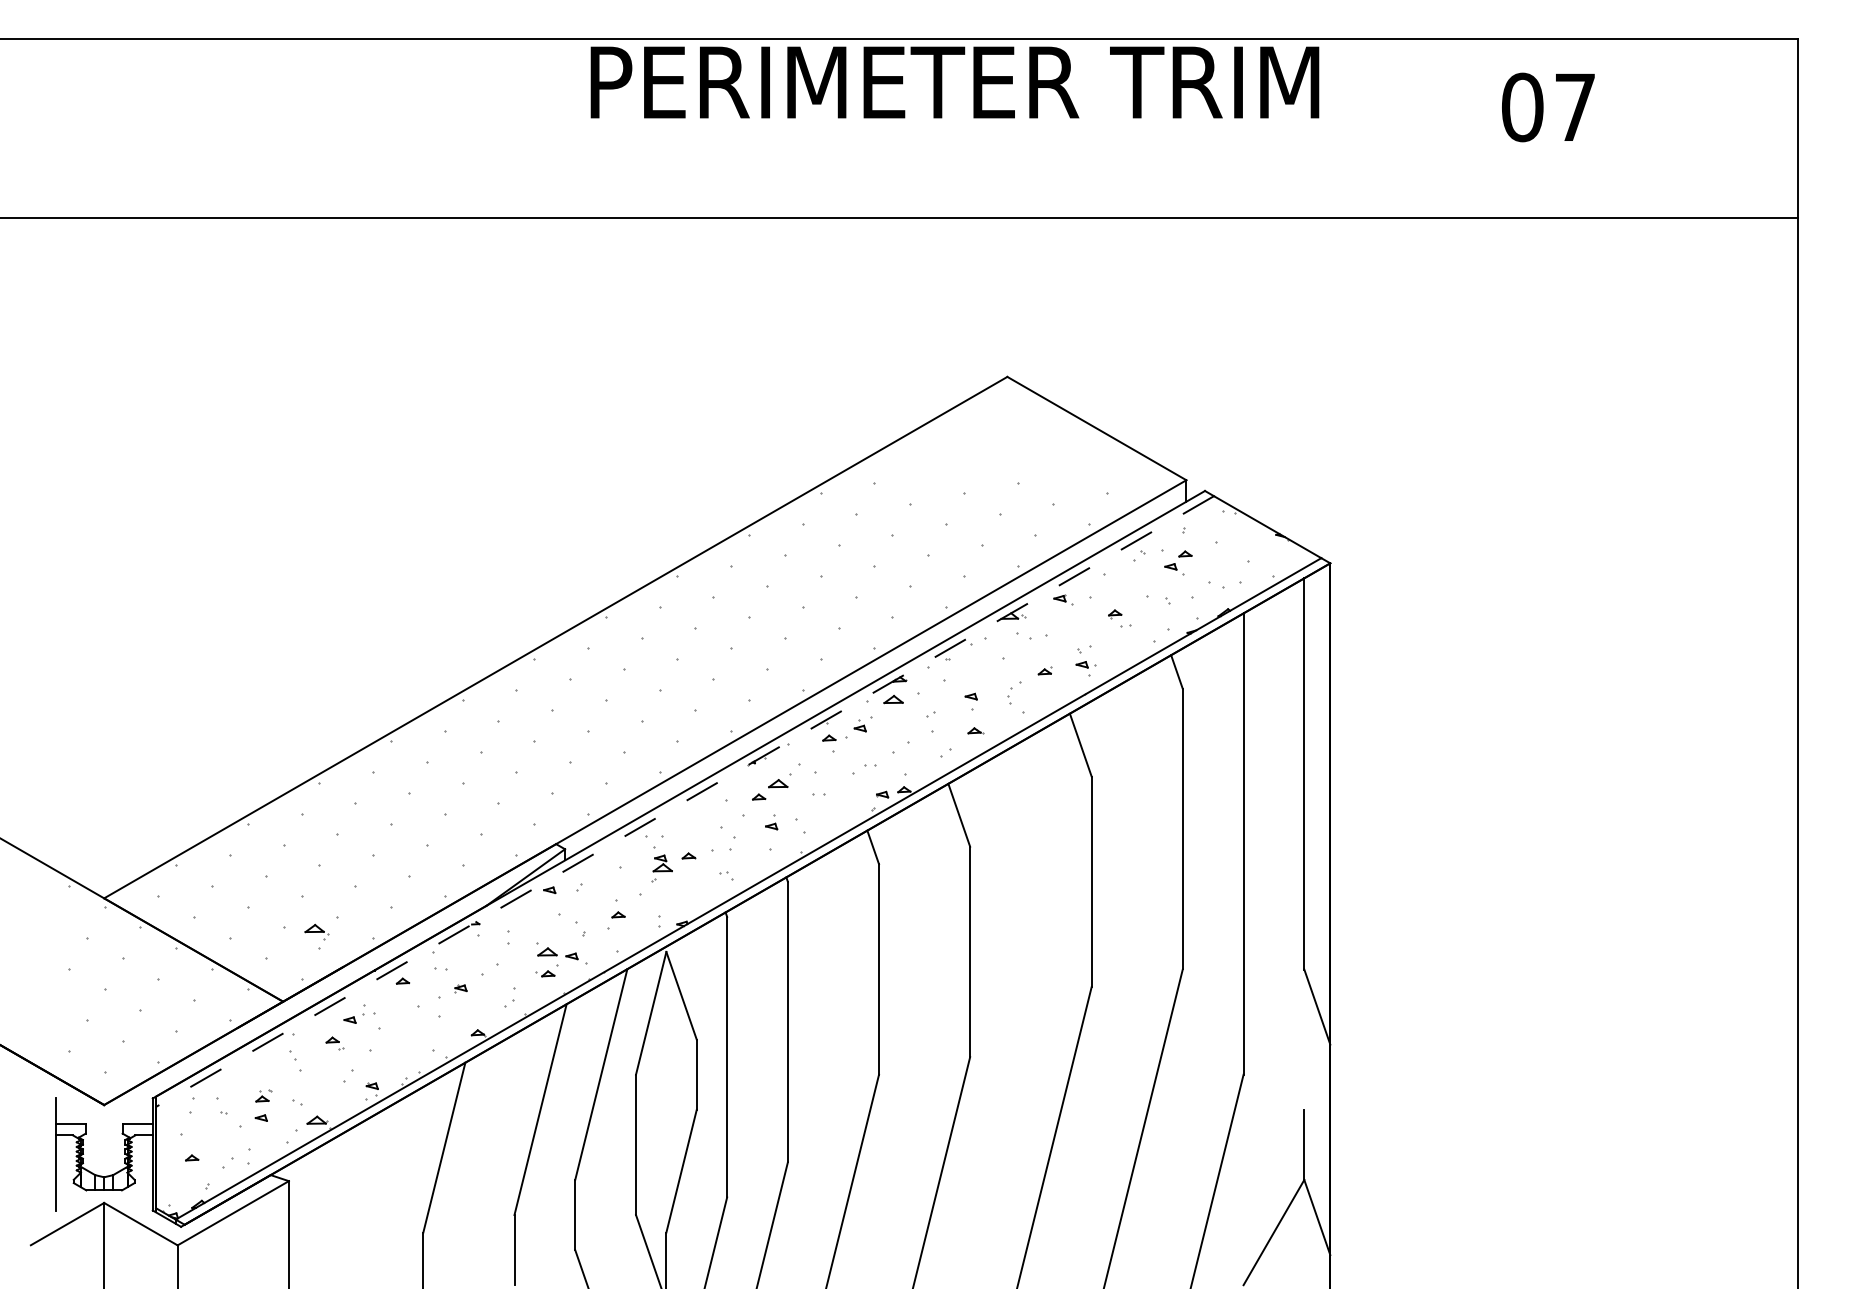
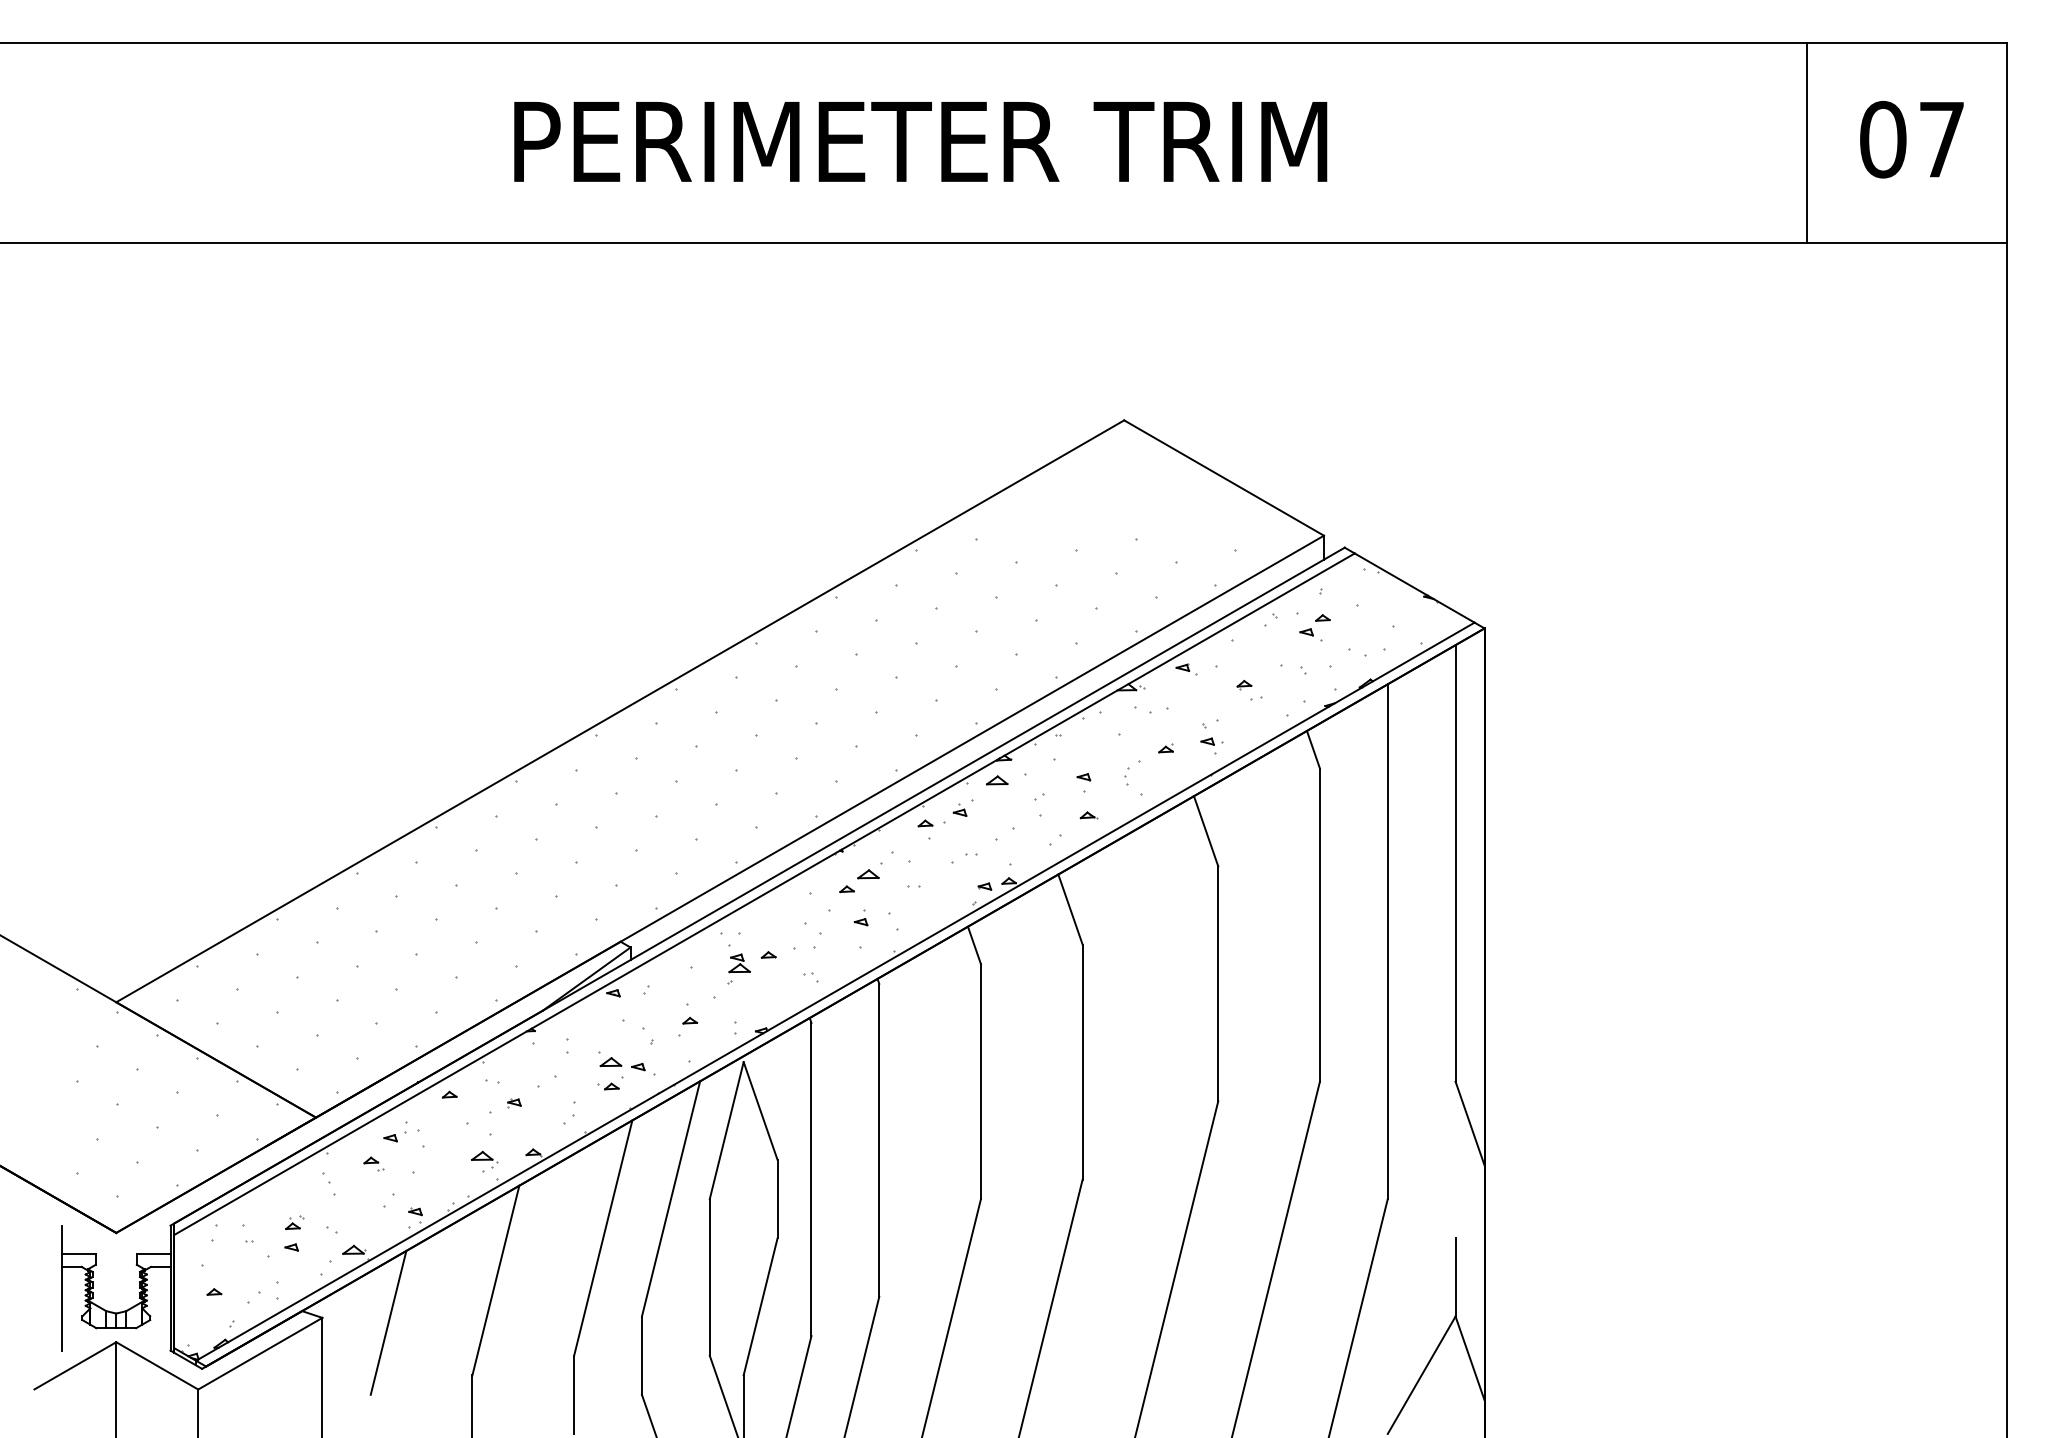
text: (954, 82) -> (920, 141), moved
text: (1547, 107) -> (1911, 139), moved
line: (1619, 128) -> (1807, 143), added
line: (685, 801) -> (764, 894), dashed -> solid
part: (316, 931) -> (484, 1159), moved
line: (348, 1185) -> (388, 1322), added

